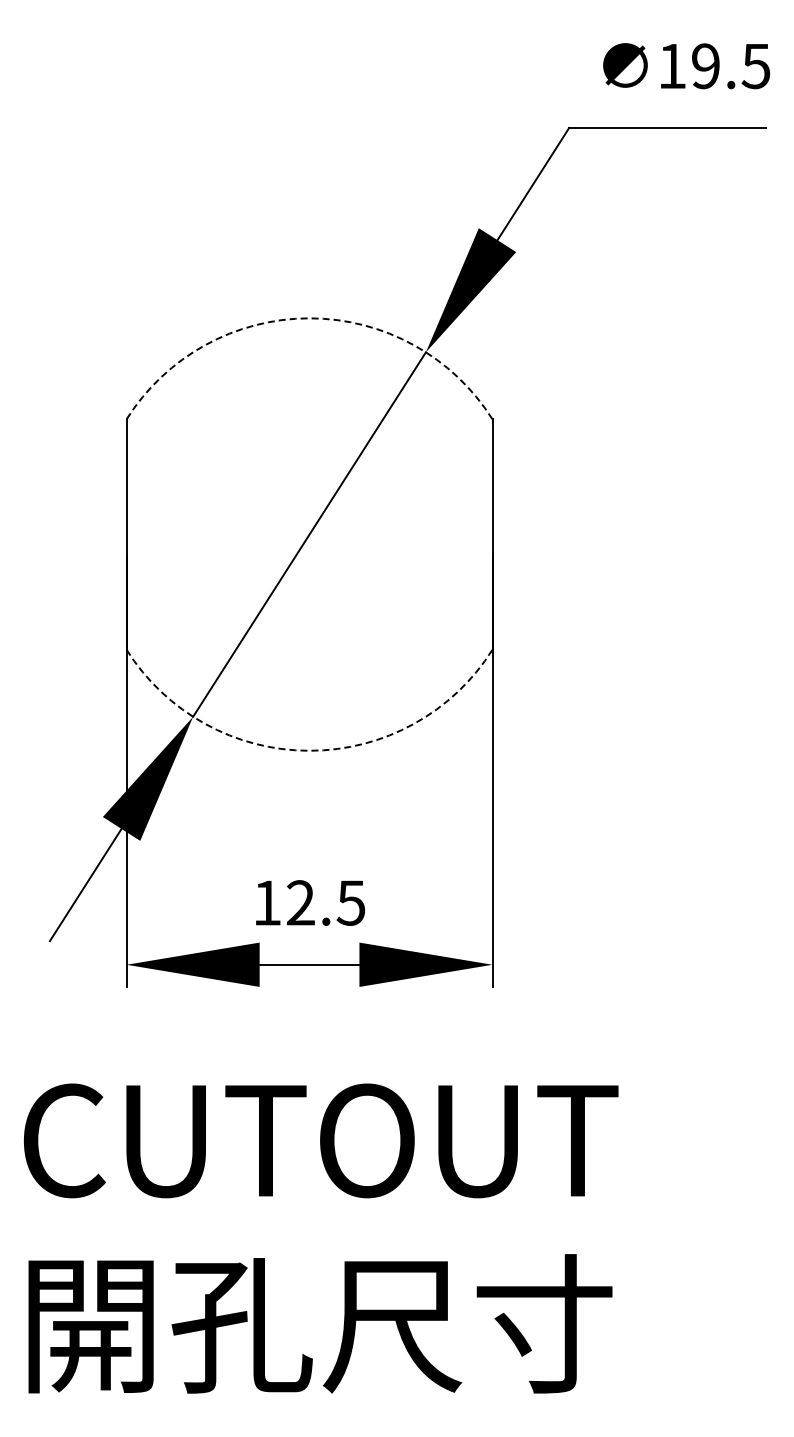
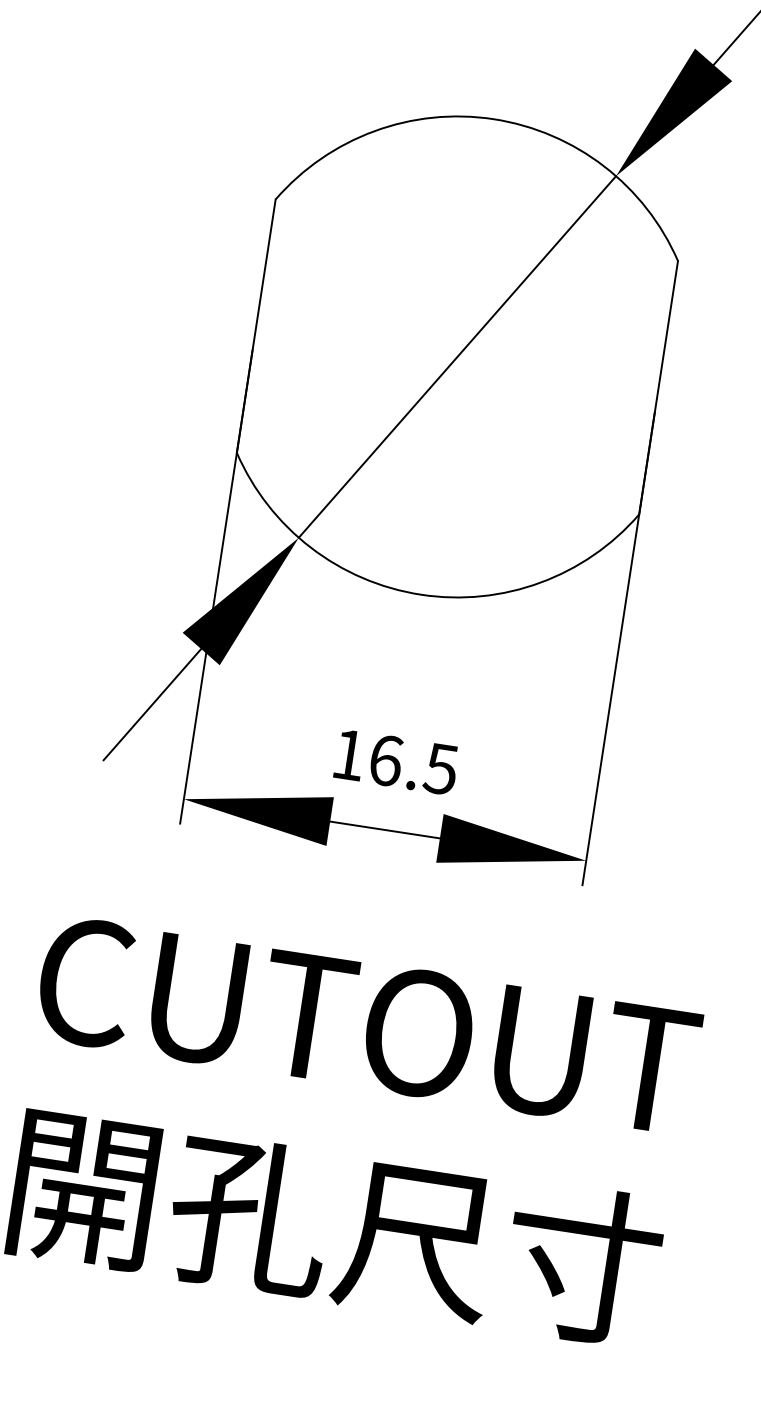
arc: (309, 318) -> (493, 119), dashed -> solid
arc: (309, 750) -> (421, 594), dashed -> solid
text: (301, 902) -> (386, 760), 12.5 -> 16.5

